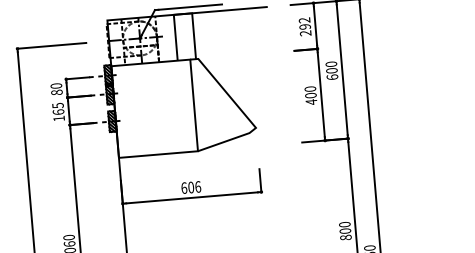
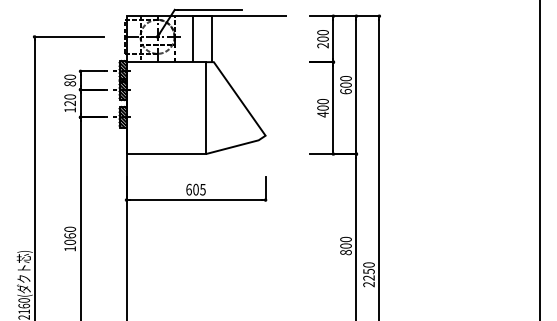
text: (304, 23) -> (322, 35), 292 -> 200
text: (58, 109) -> (70, 100), 165 -> 120
text: (197, 186) -> (202, 189), 606 -> 605

